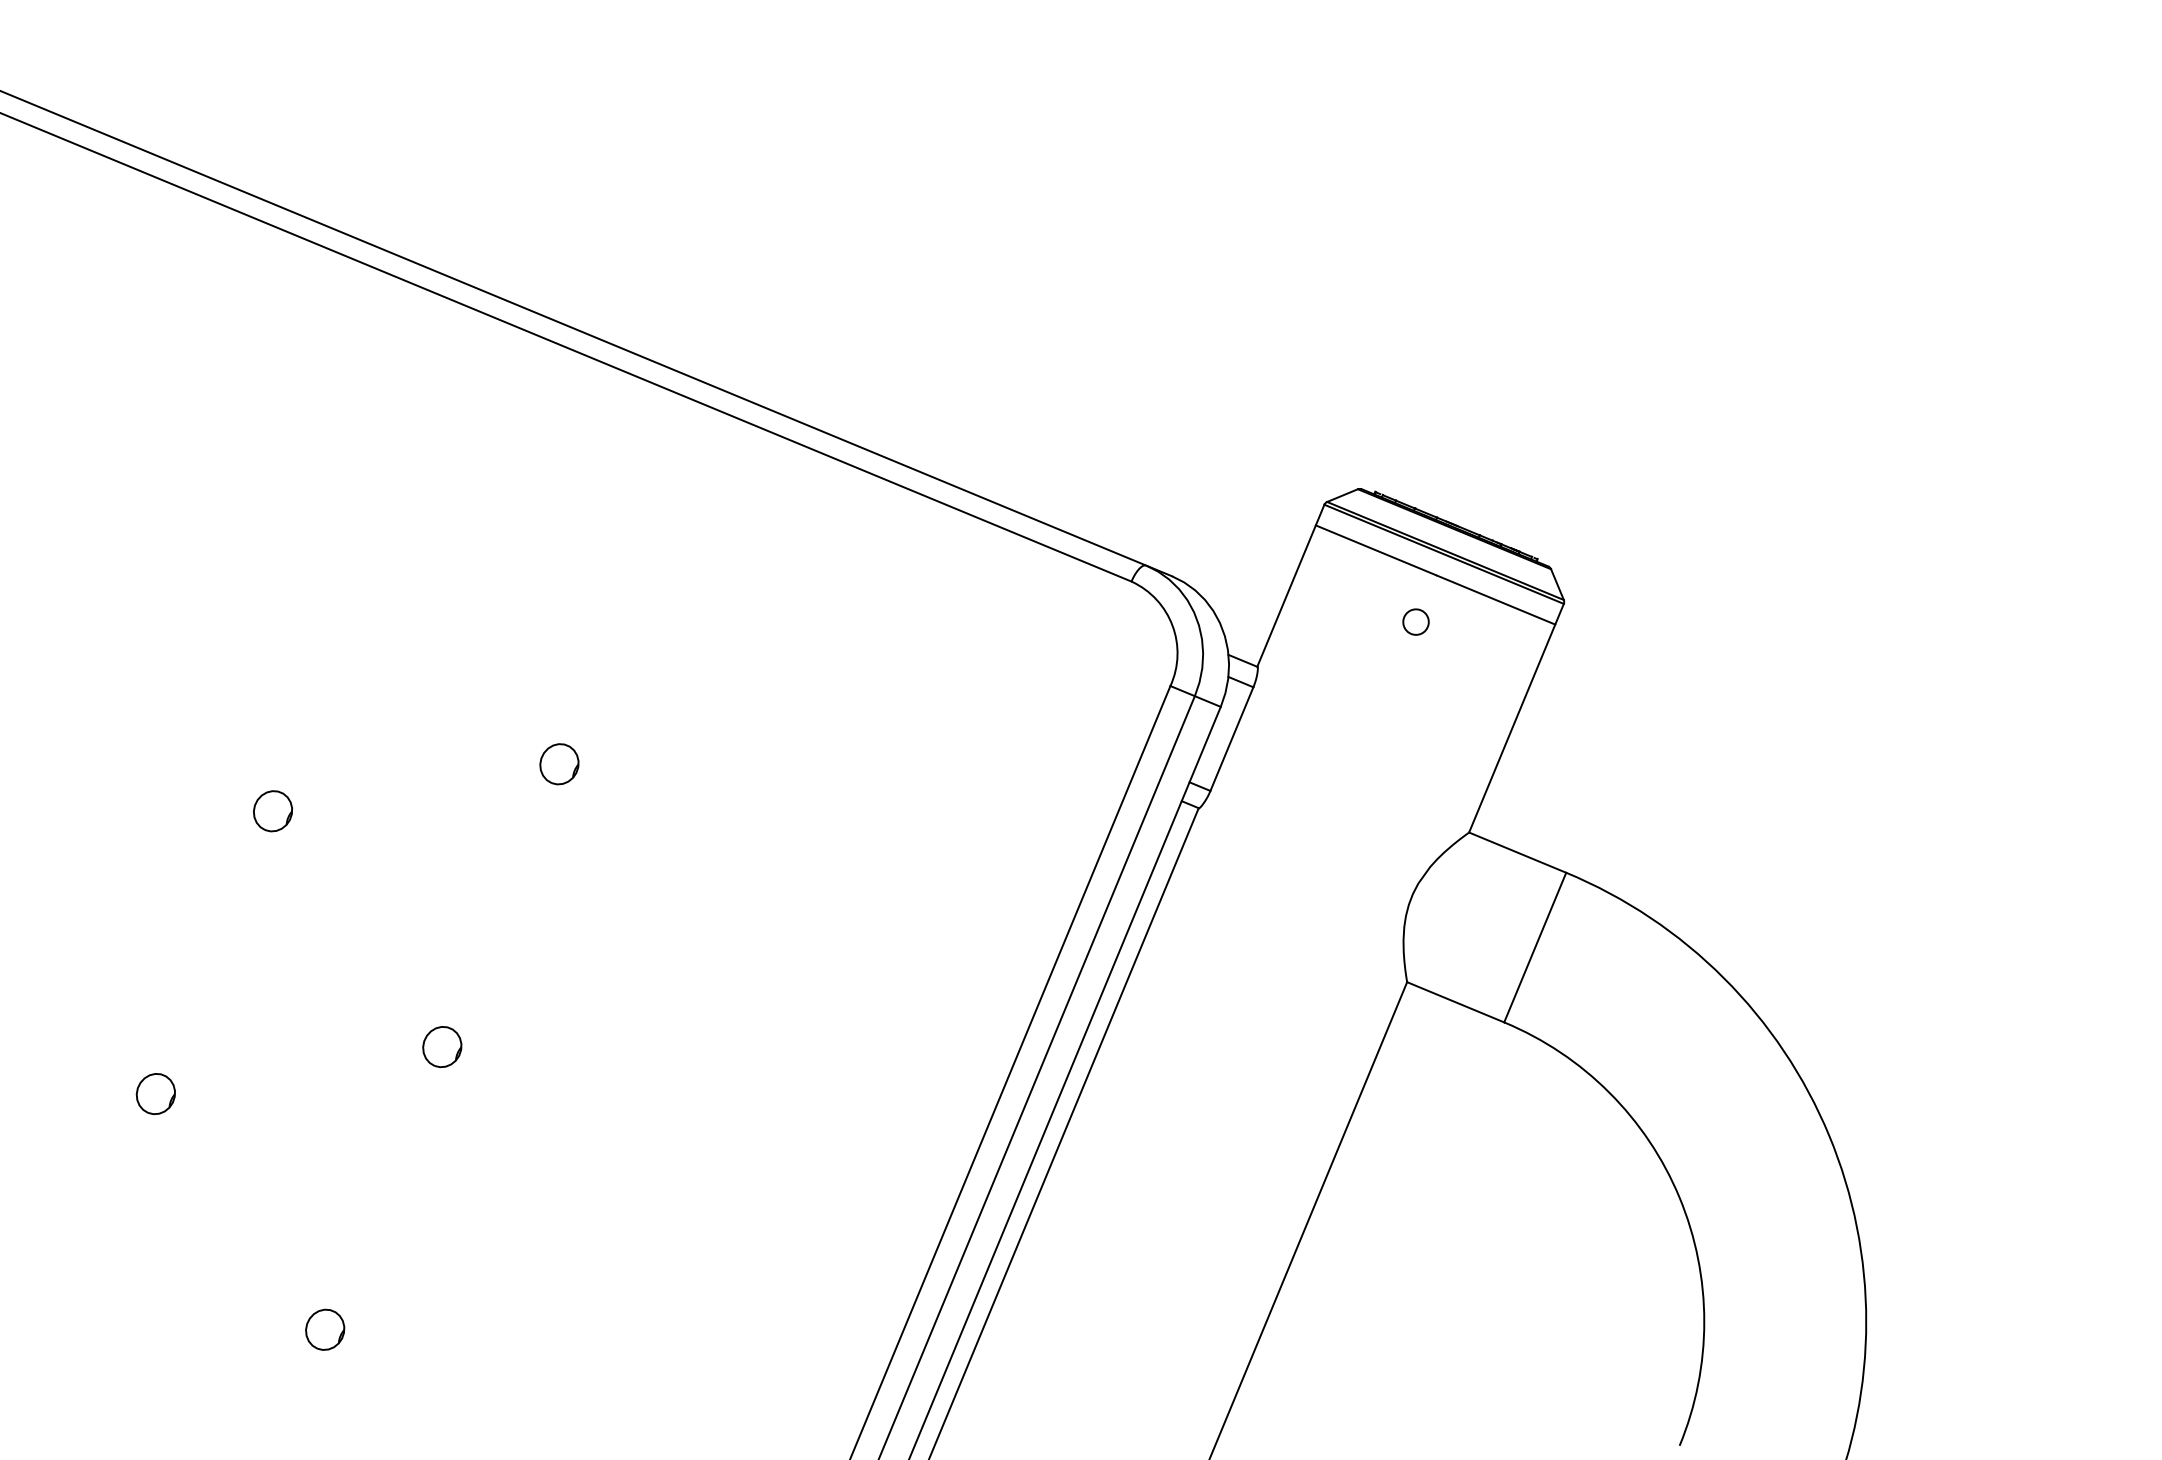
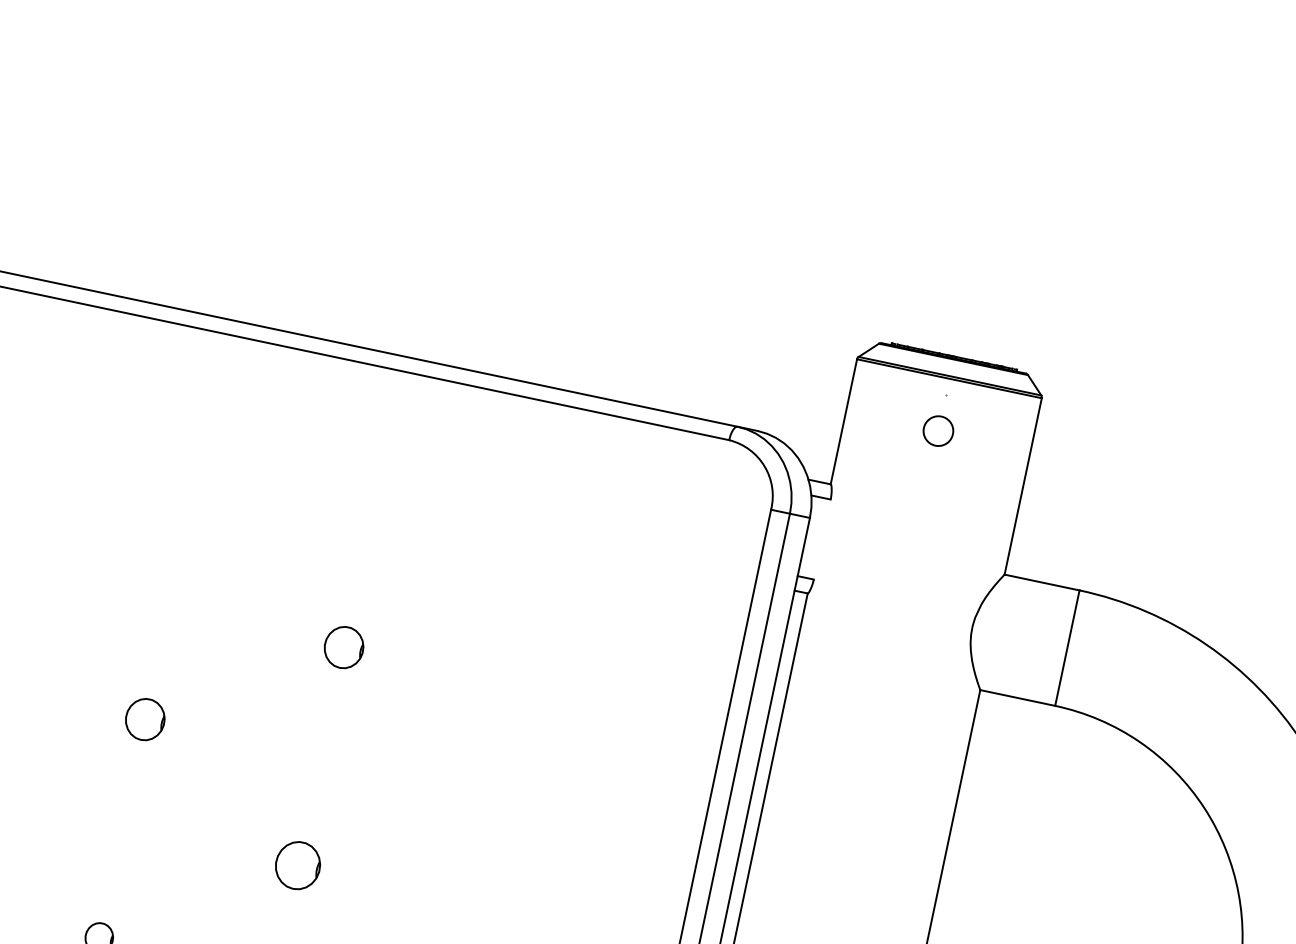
line: (1435, 574) -> (945, 394), removed
part: (1415, 621) -> (937, 430), size x1.6
line: (1231, 738) -> (821, 539), removed
part: (559, 764) -> (344, 647), size x1.4
part: (272, 811) -> (144, 719), size x1.4
part: (442, 1047) -> (298, 866), size x1.6

